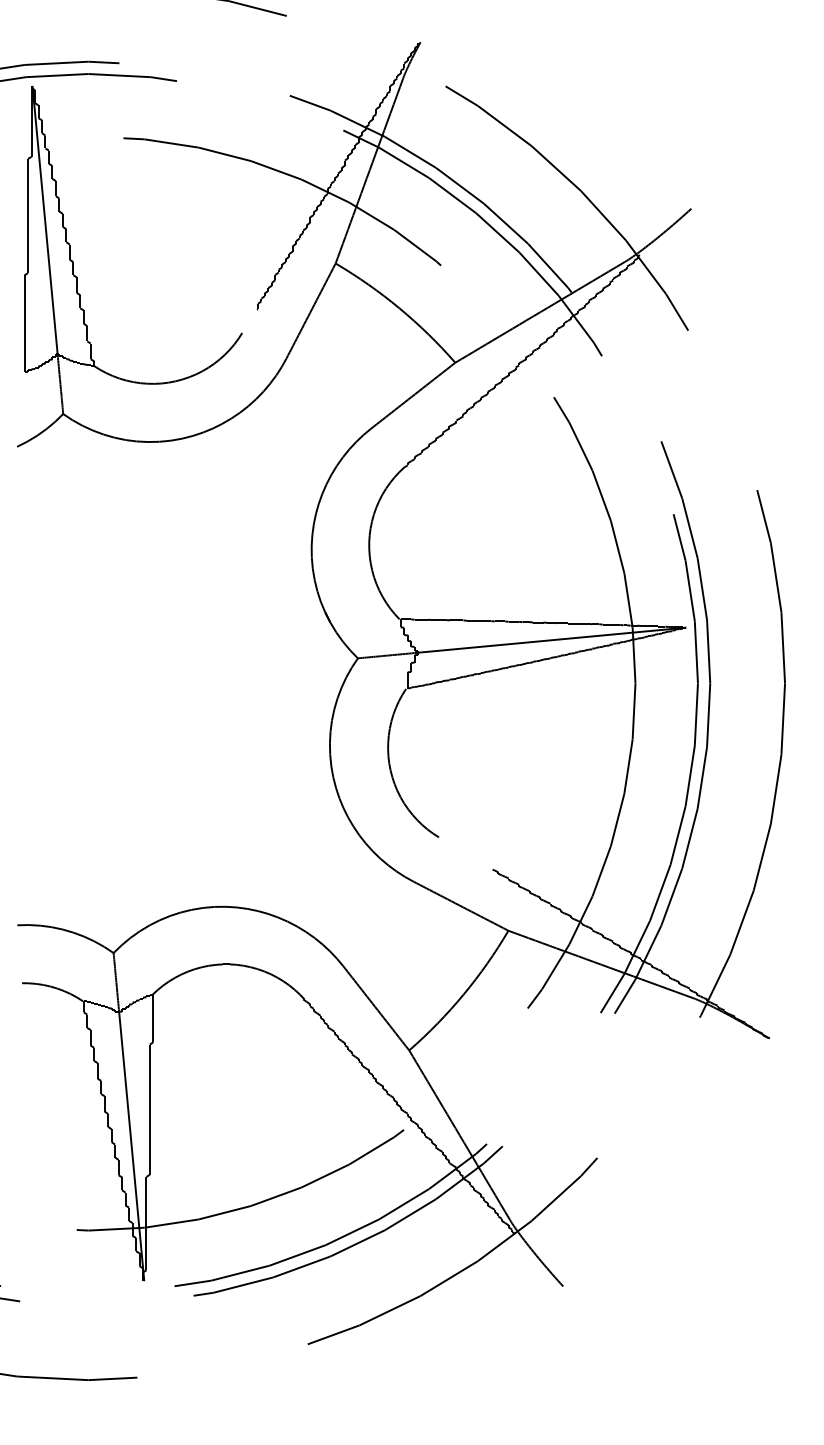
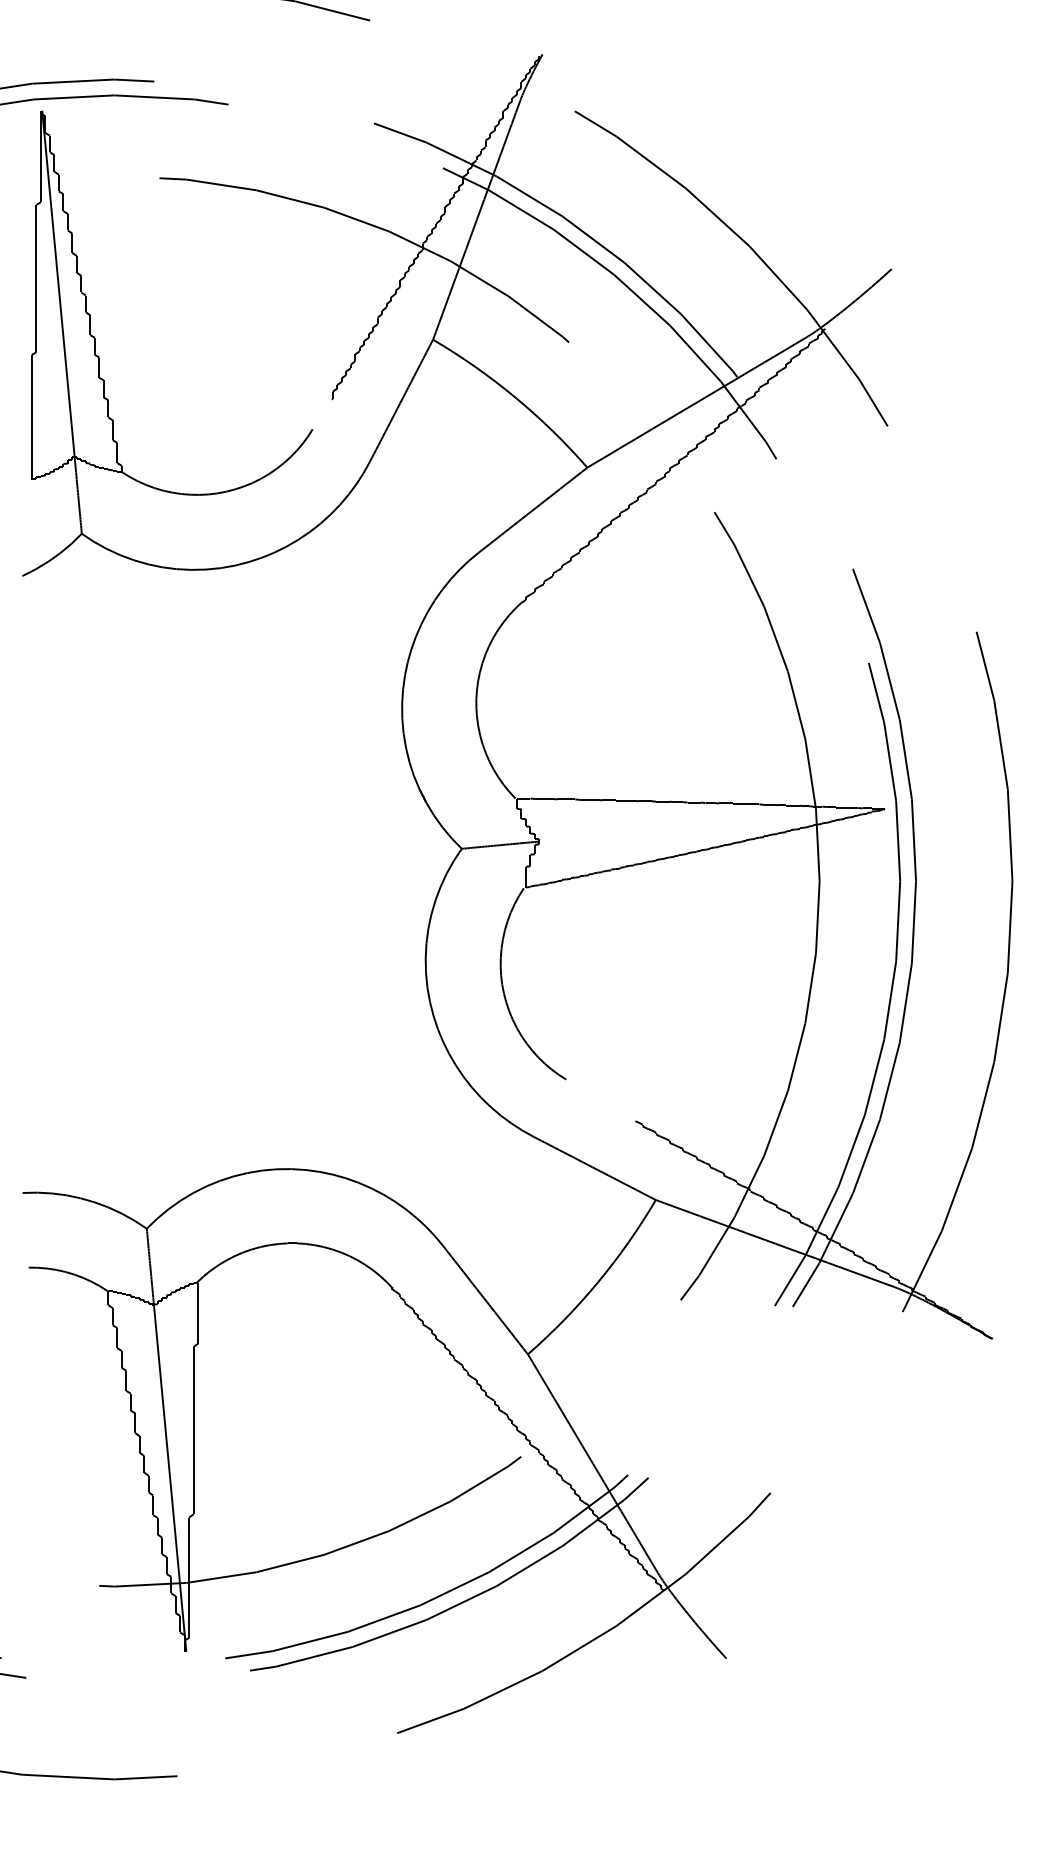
line: (551, 640) -> (711, 825), removed

